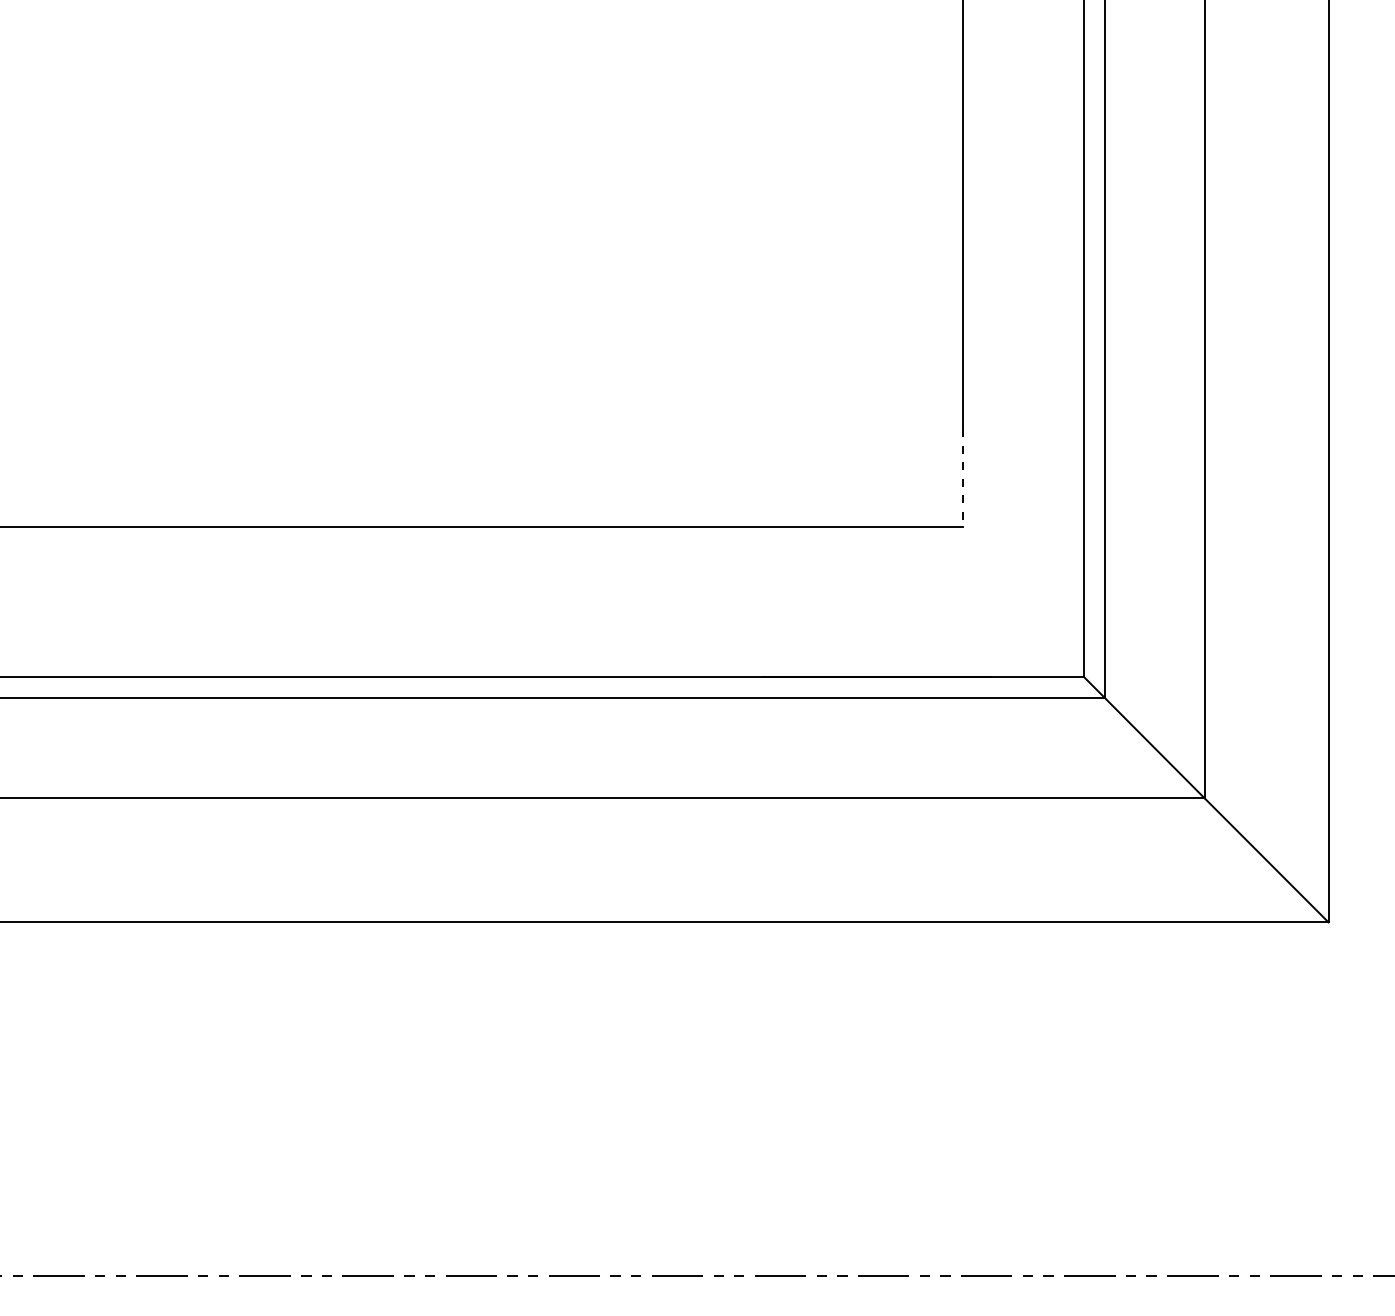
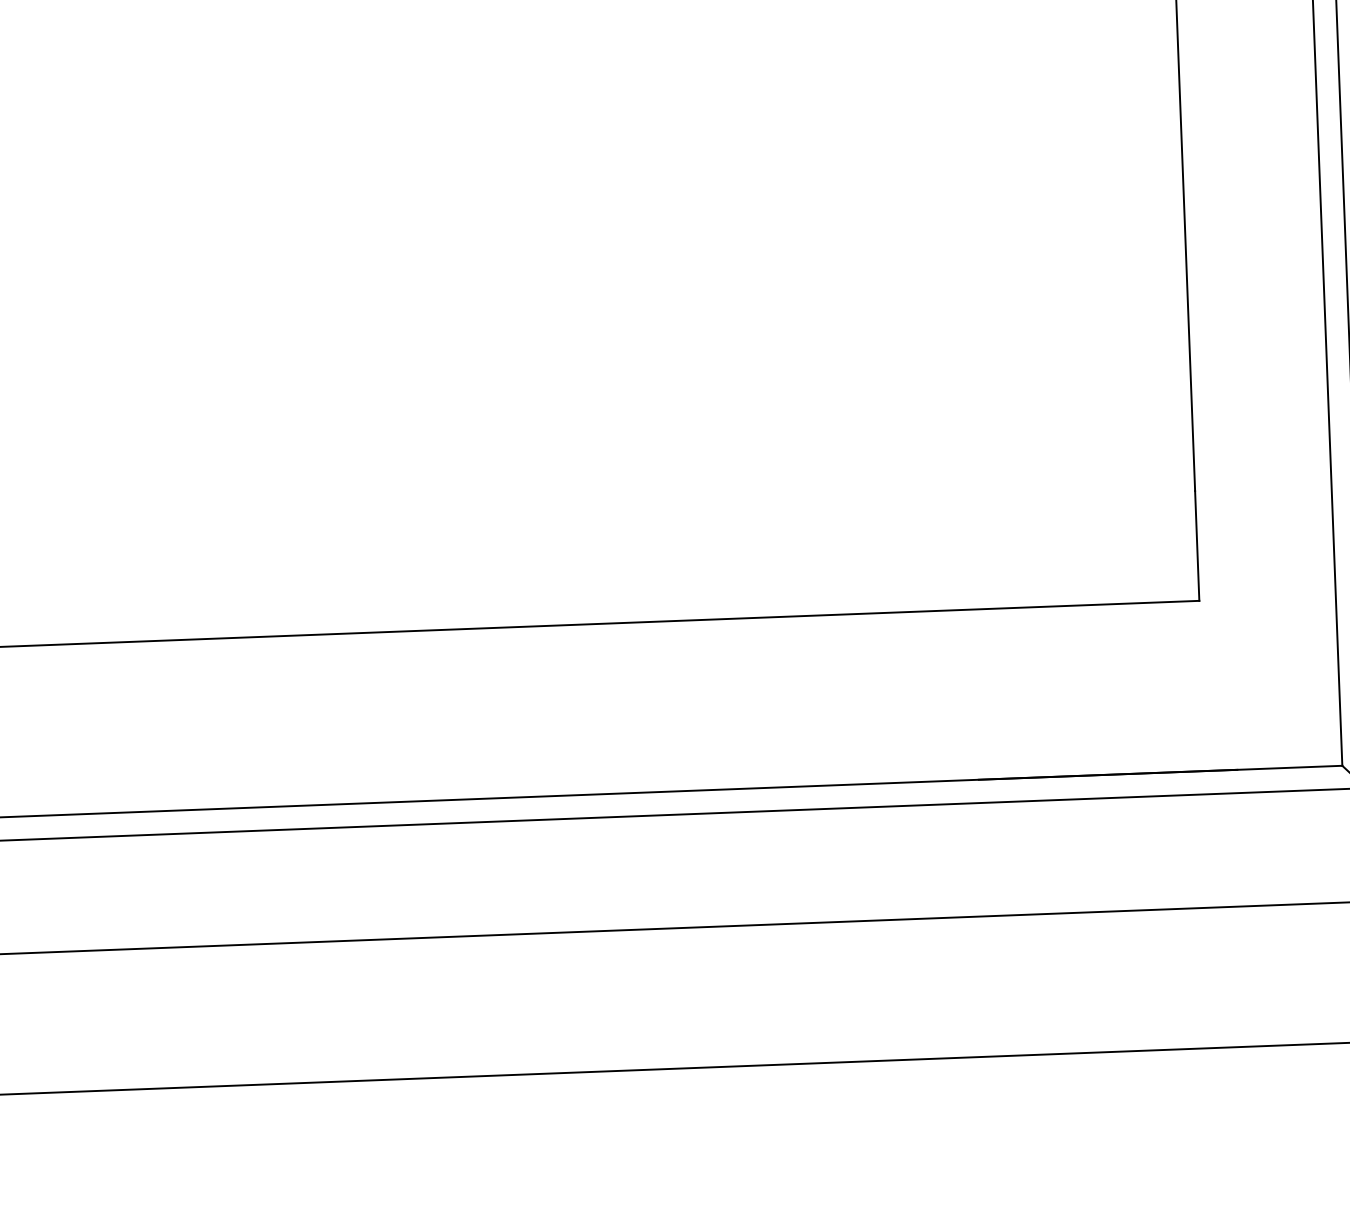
line: (963, 477) -> (1197, 545), dashed -> solid

